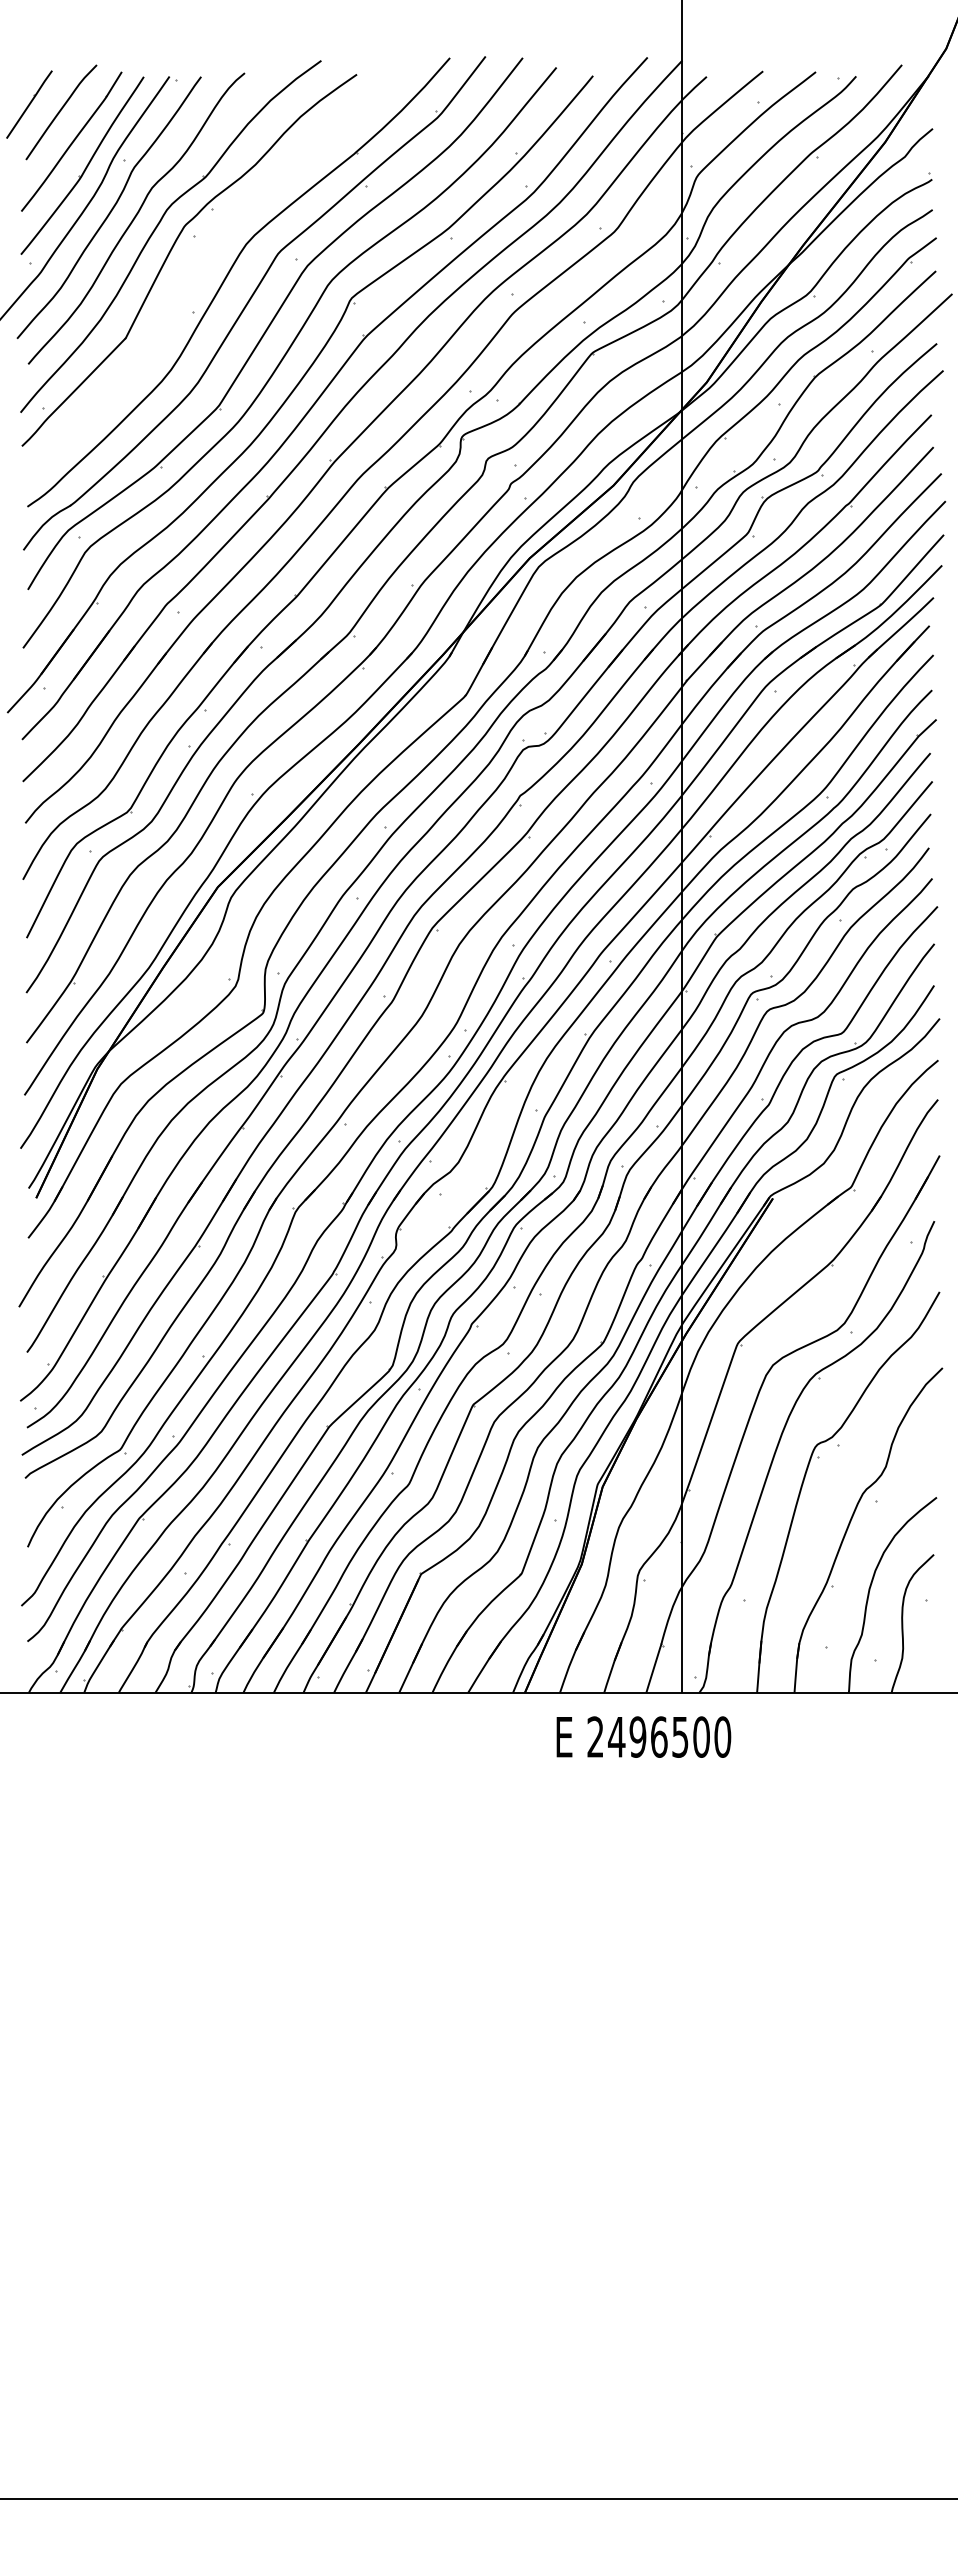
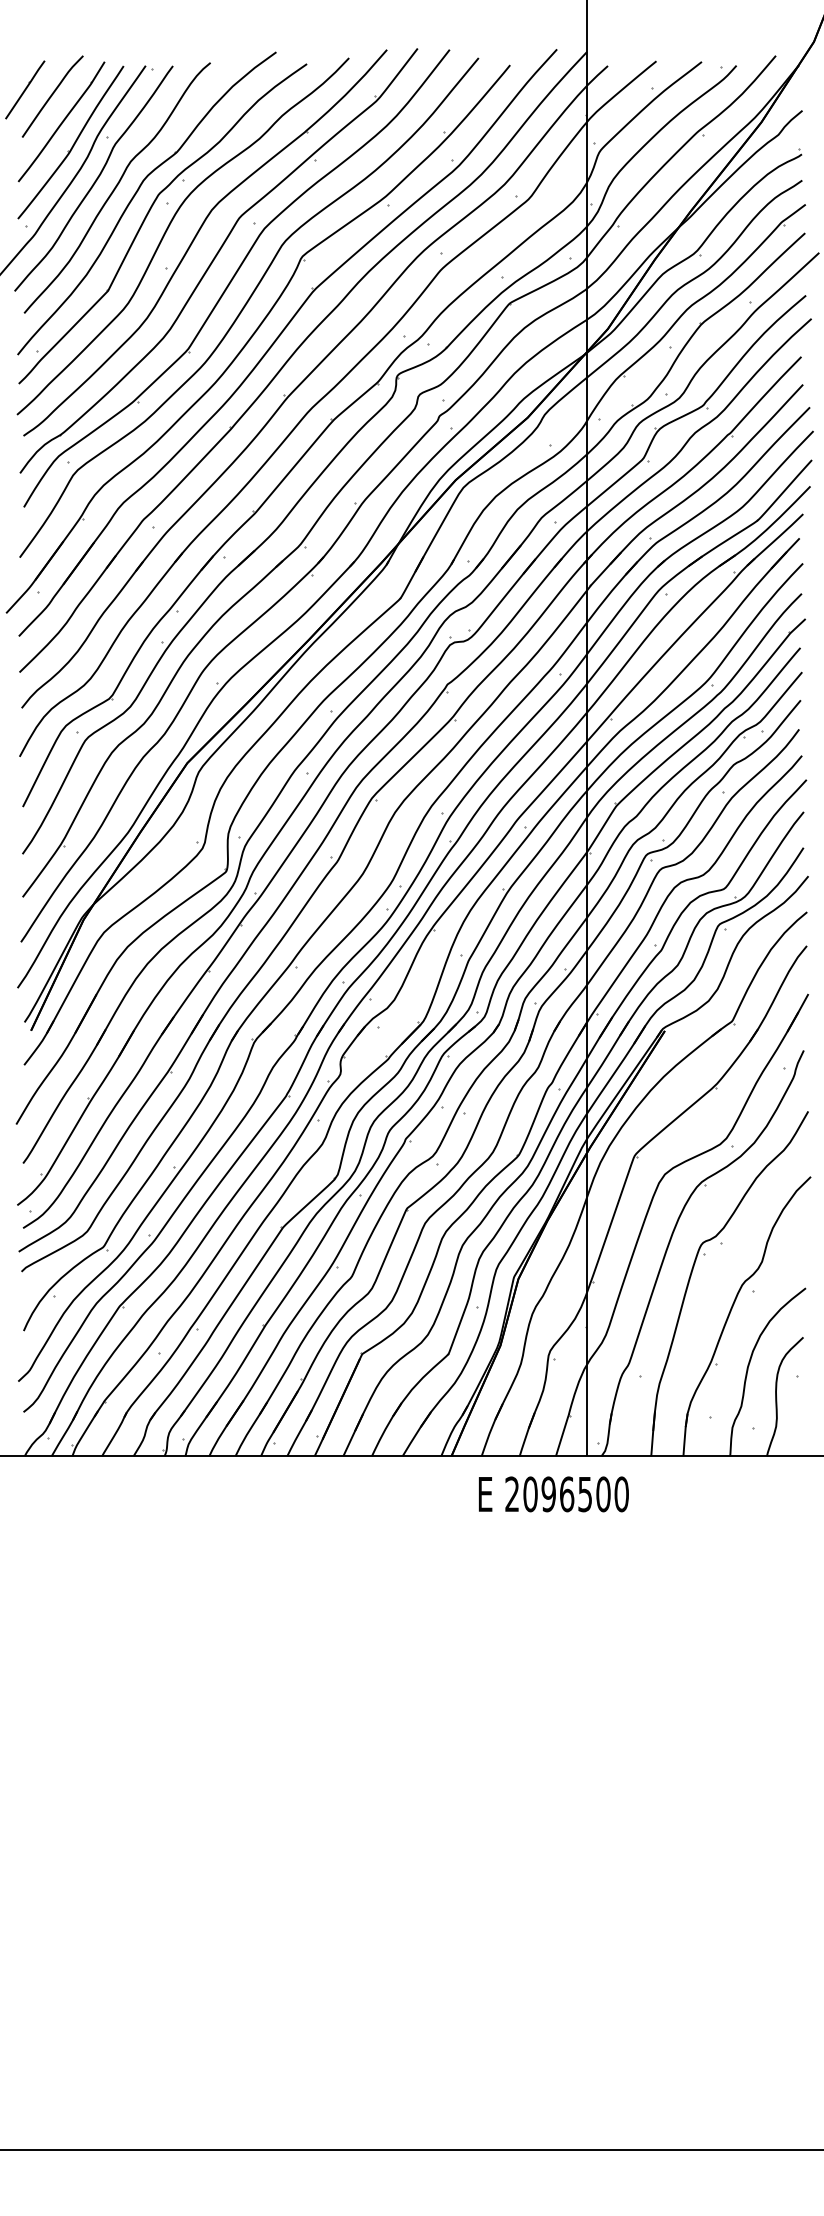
curve: (195, 266) -> (168, 229), added
text: (616, 1736) -> (530, 1493), 2496500 -> 2096500

